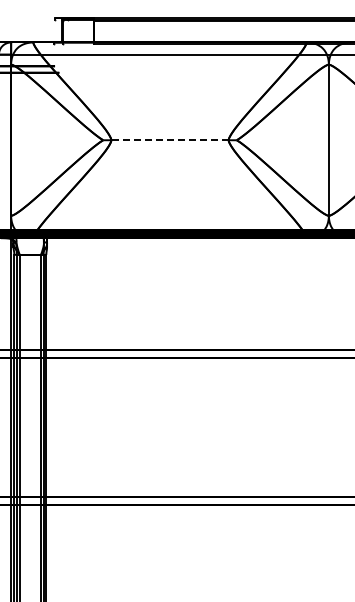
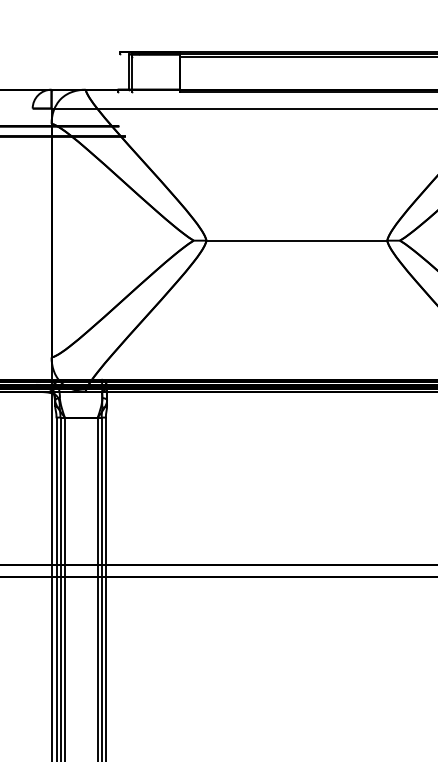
line: (170, 140) -> (297, 241), dashed -> solid

